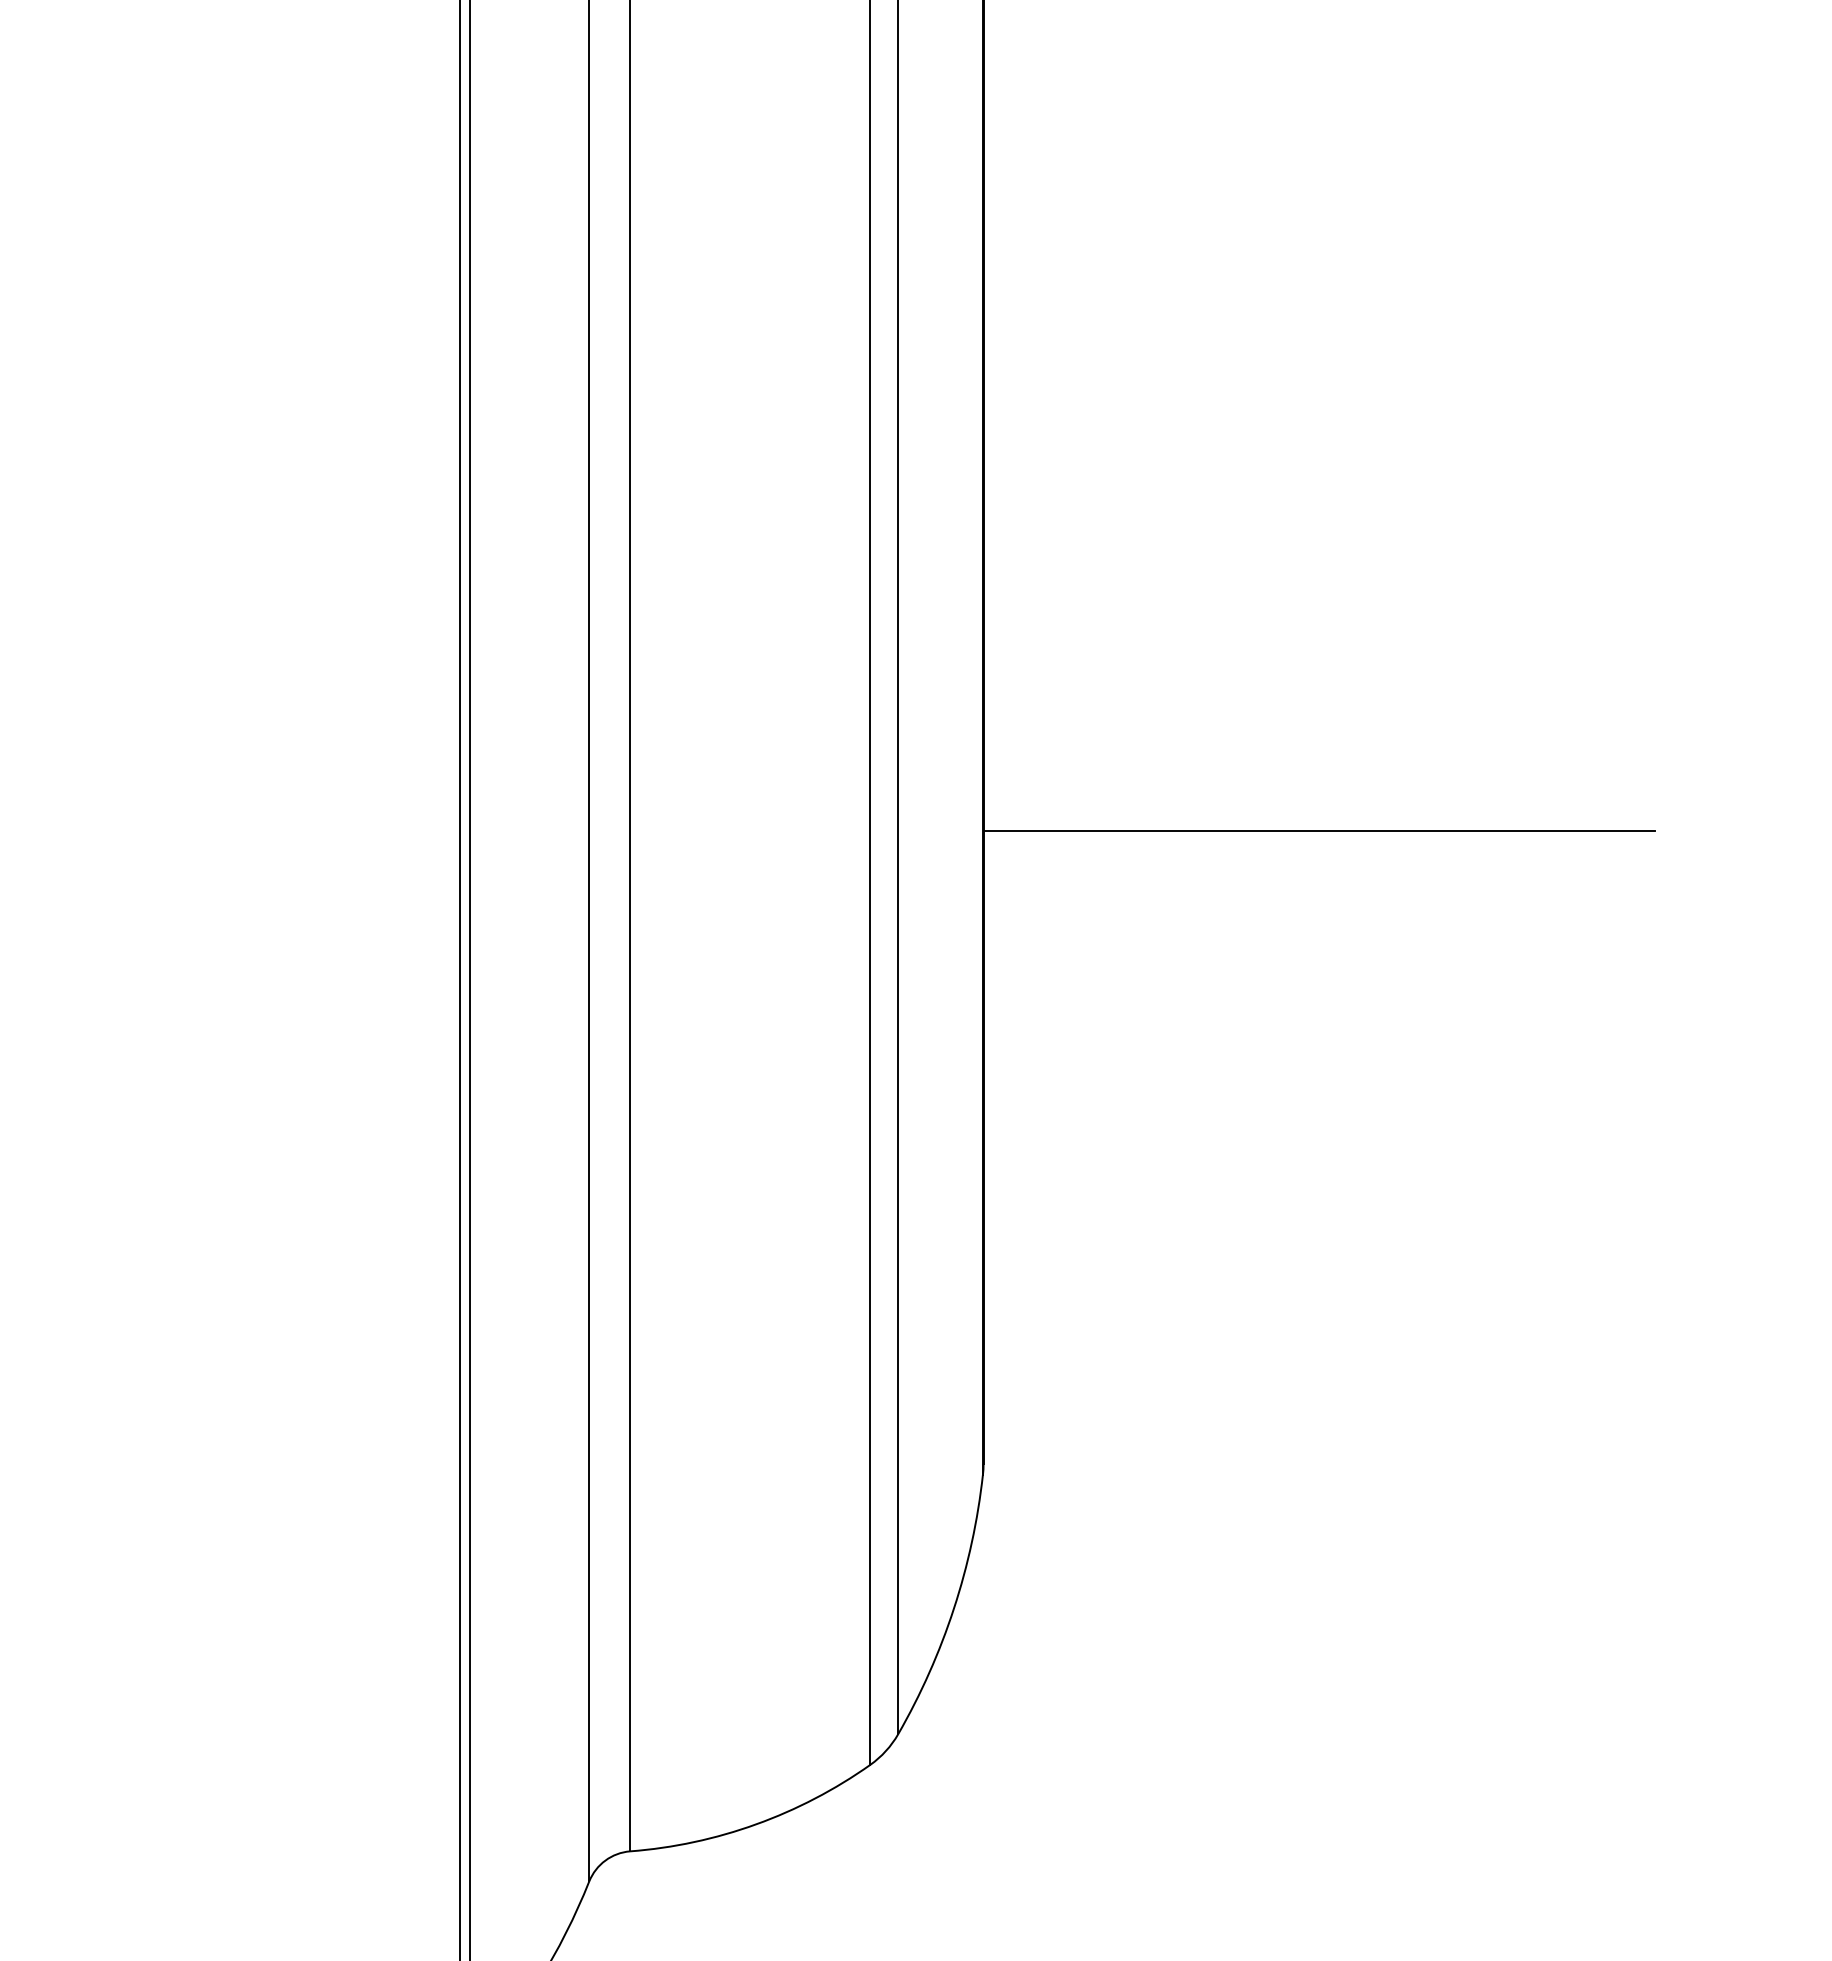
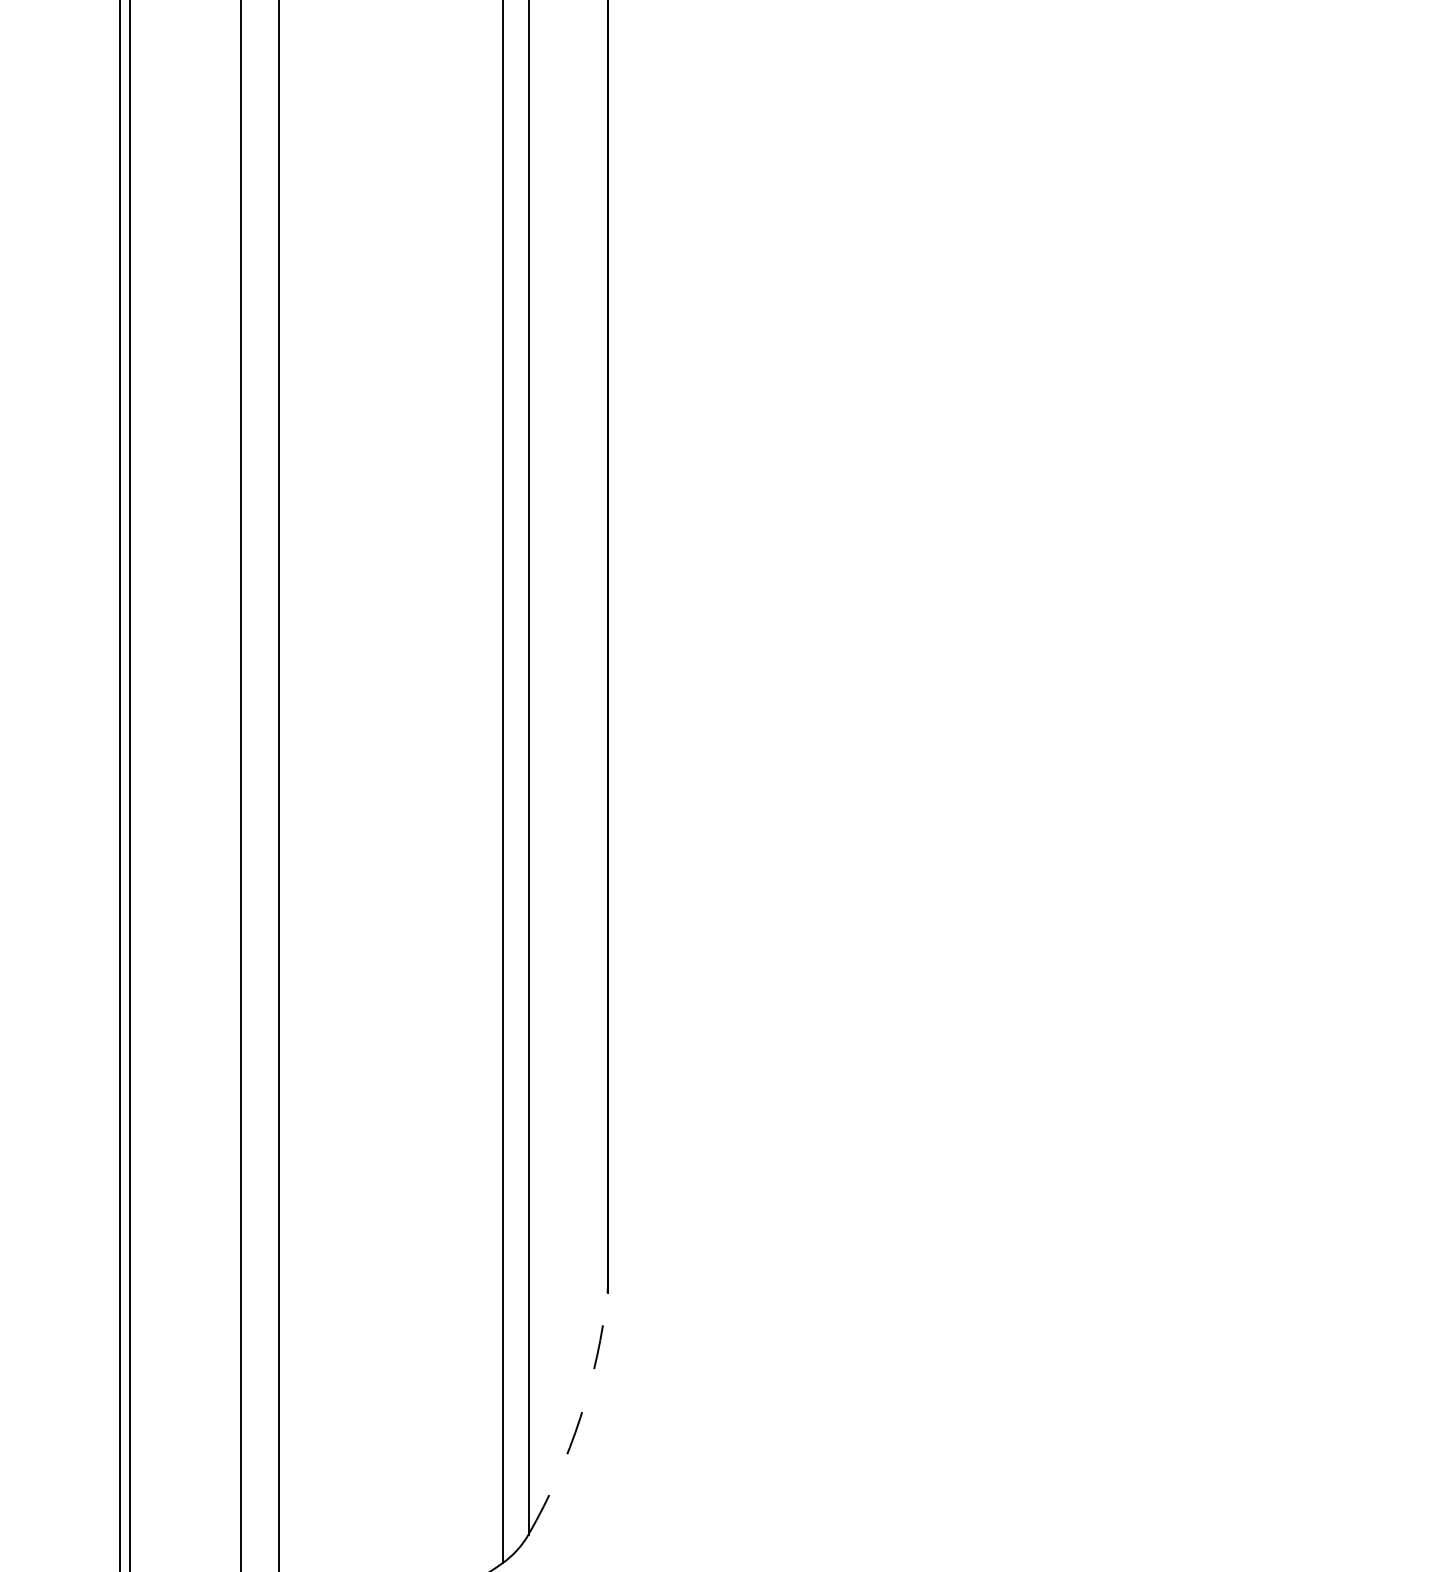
line: (1318, 831) -> (920, 693), removed
arc: (953, 1608) -> (580, 1417), solid -> dashed

